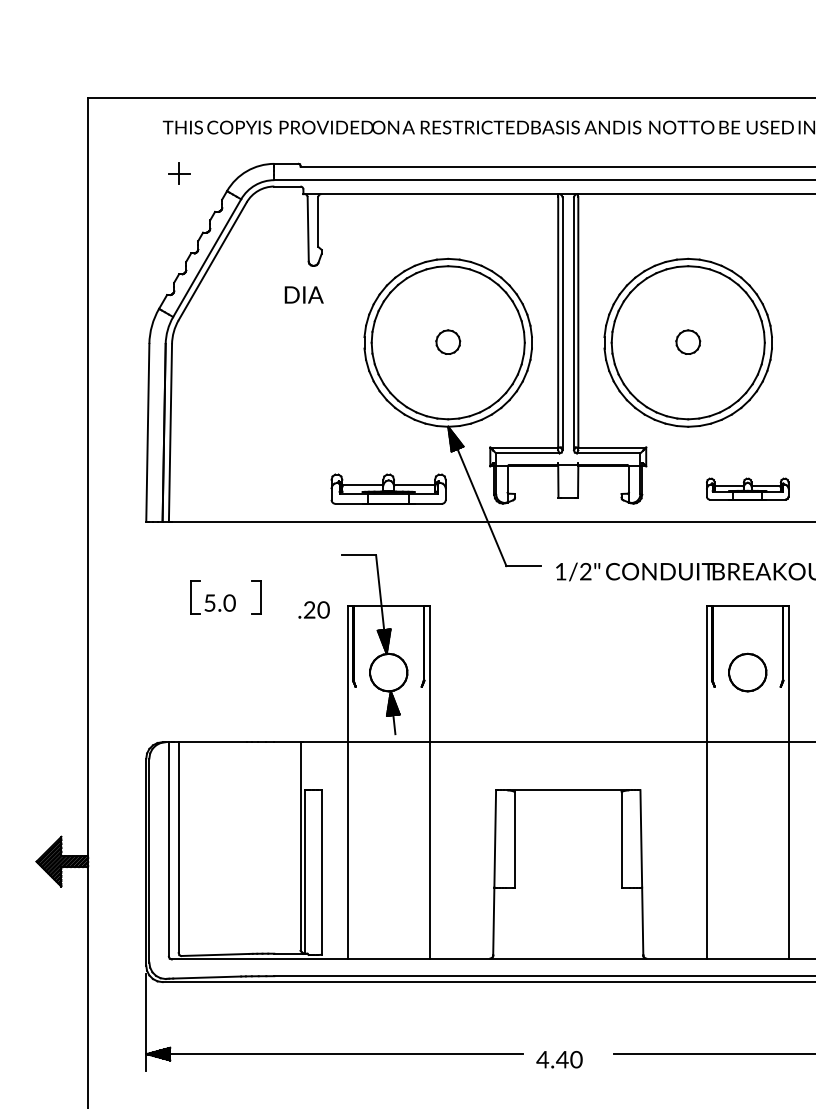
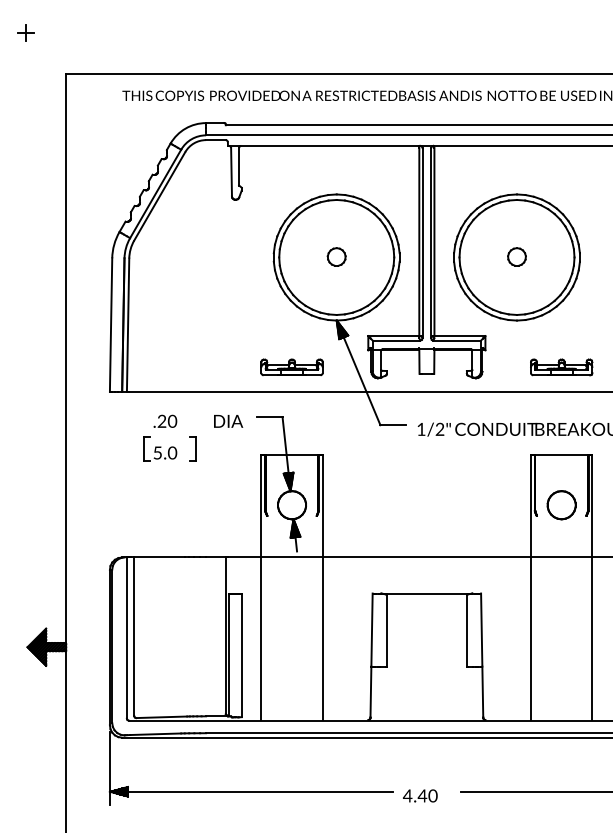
part: (179, 173) -> (26, 32), moved
text: (303, 294) -> (228, 421), moved
part: (388, 488) -> (291, 366), size x0.71
text: (313, 609) -> (164, 421), moved

